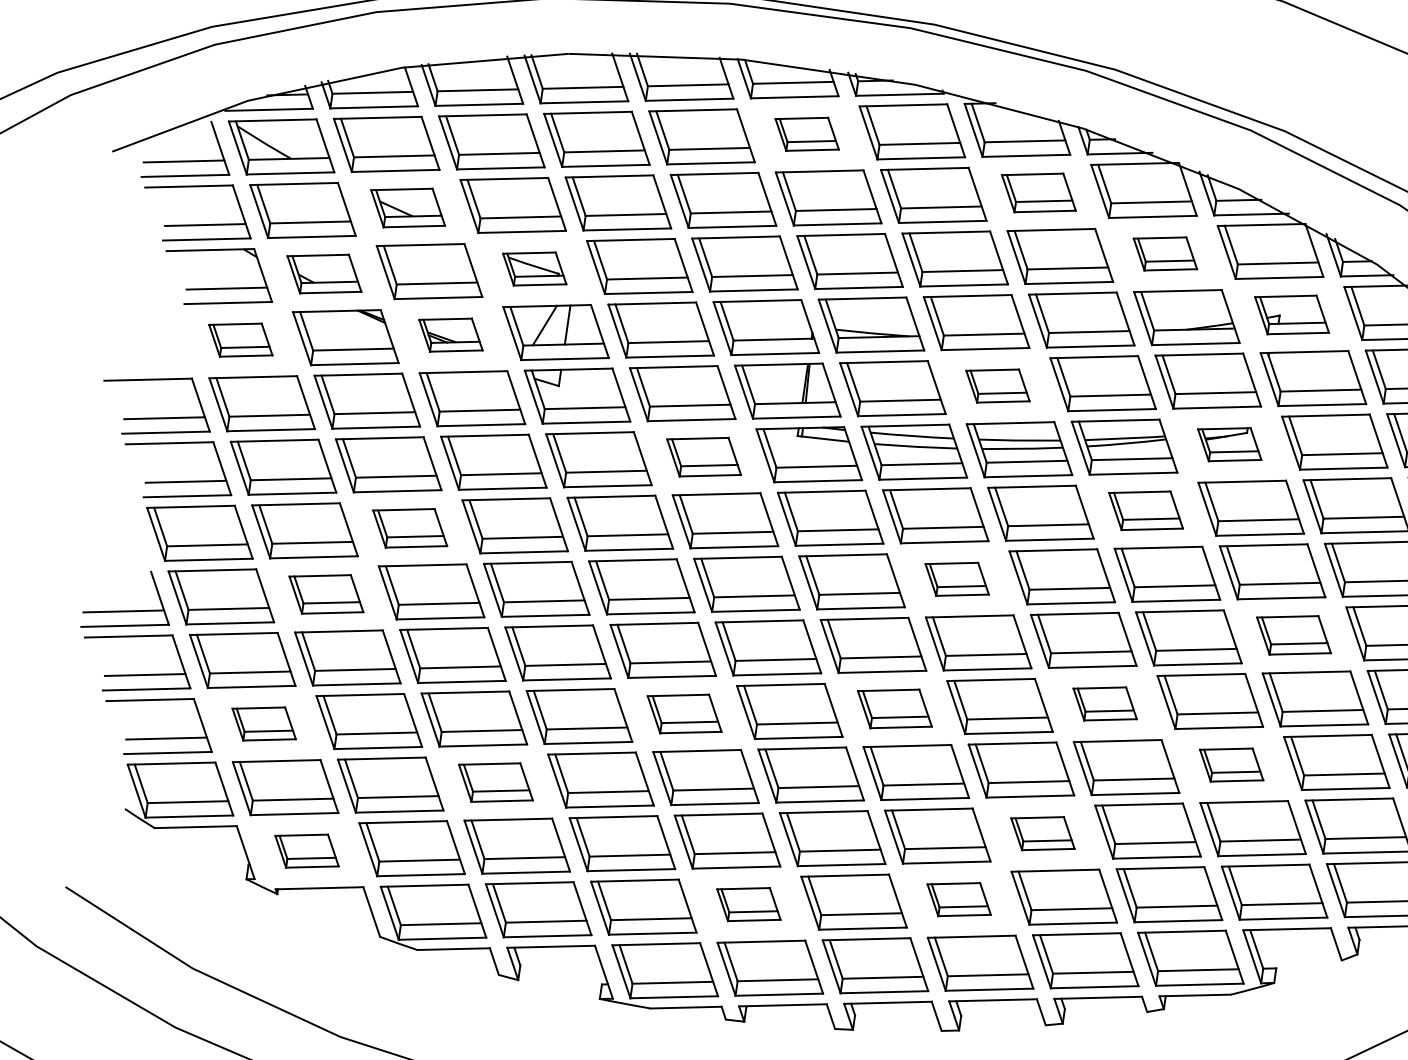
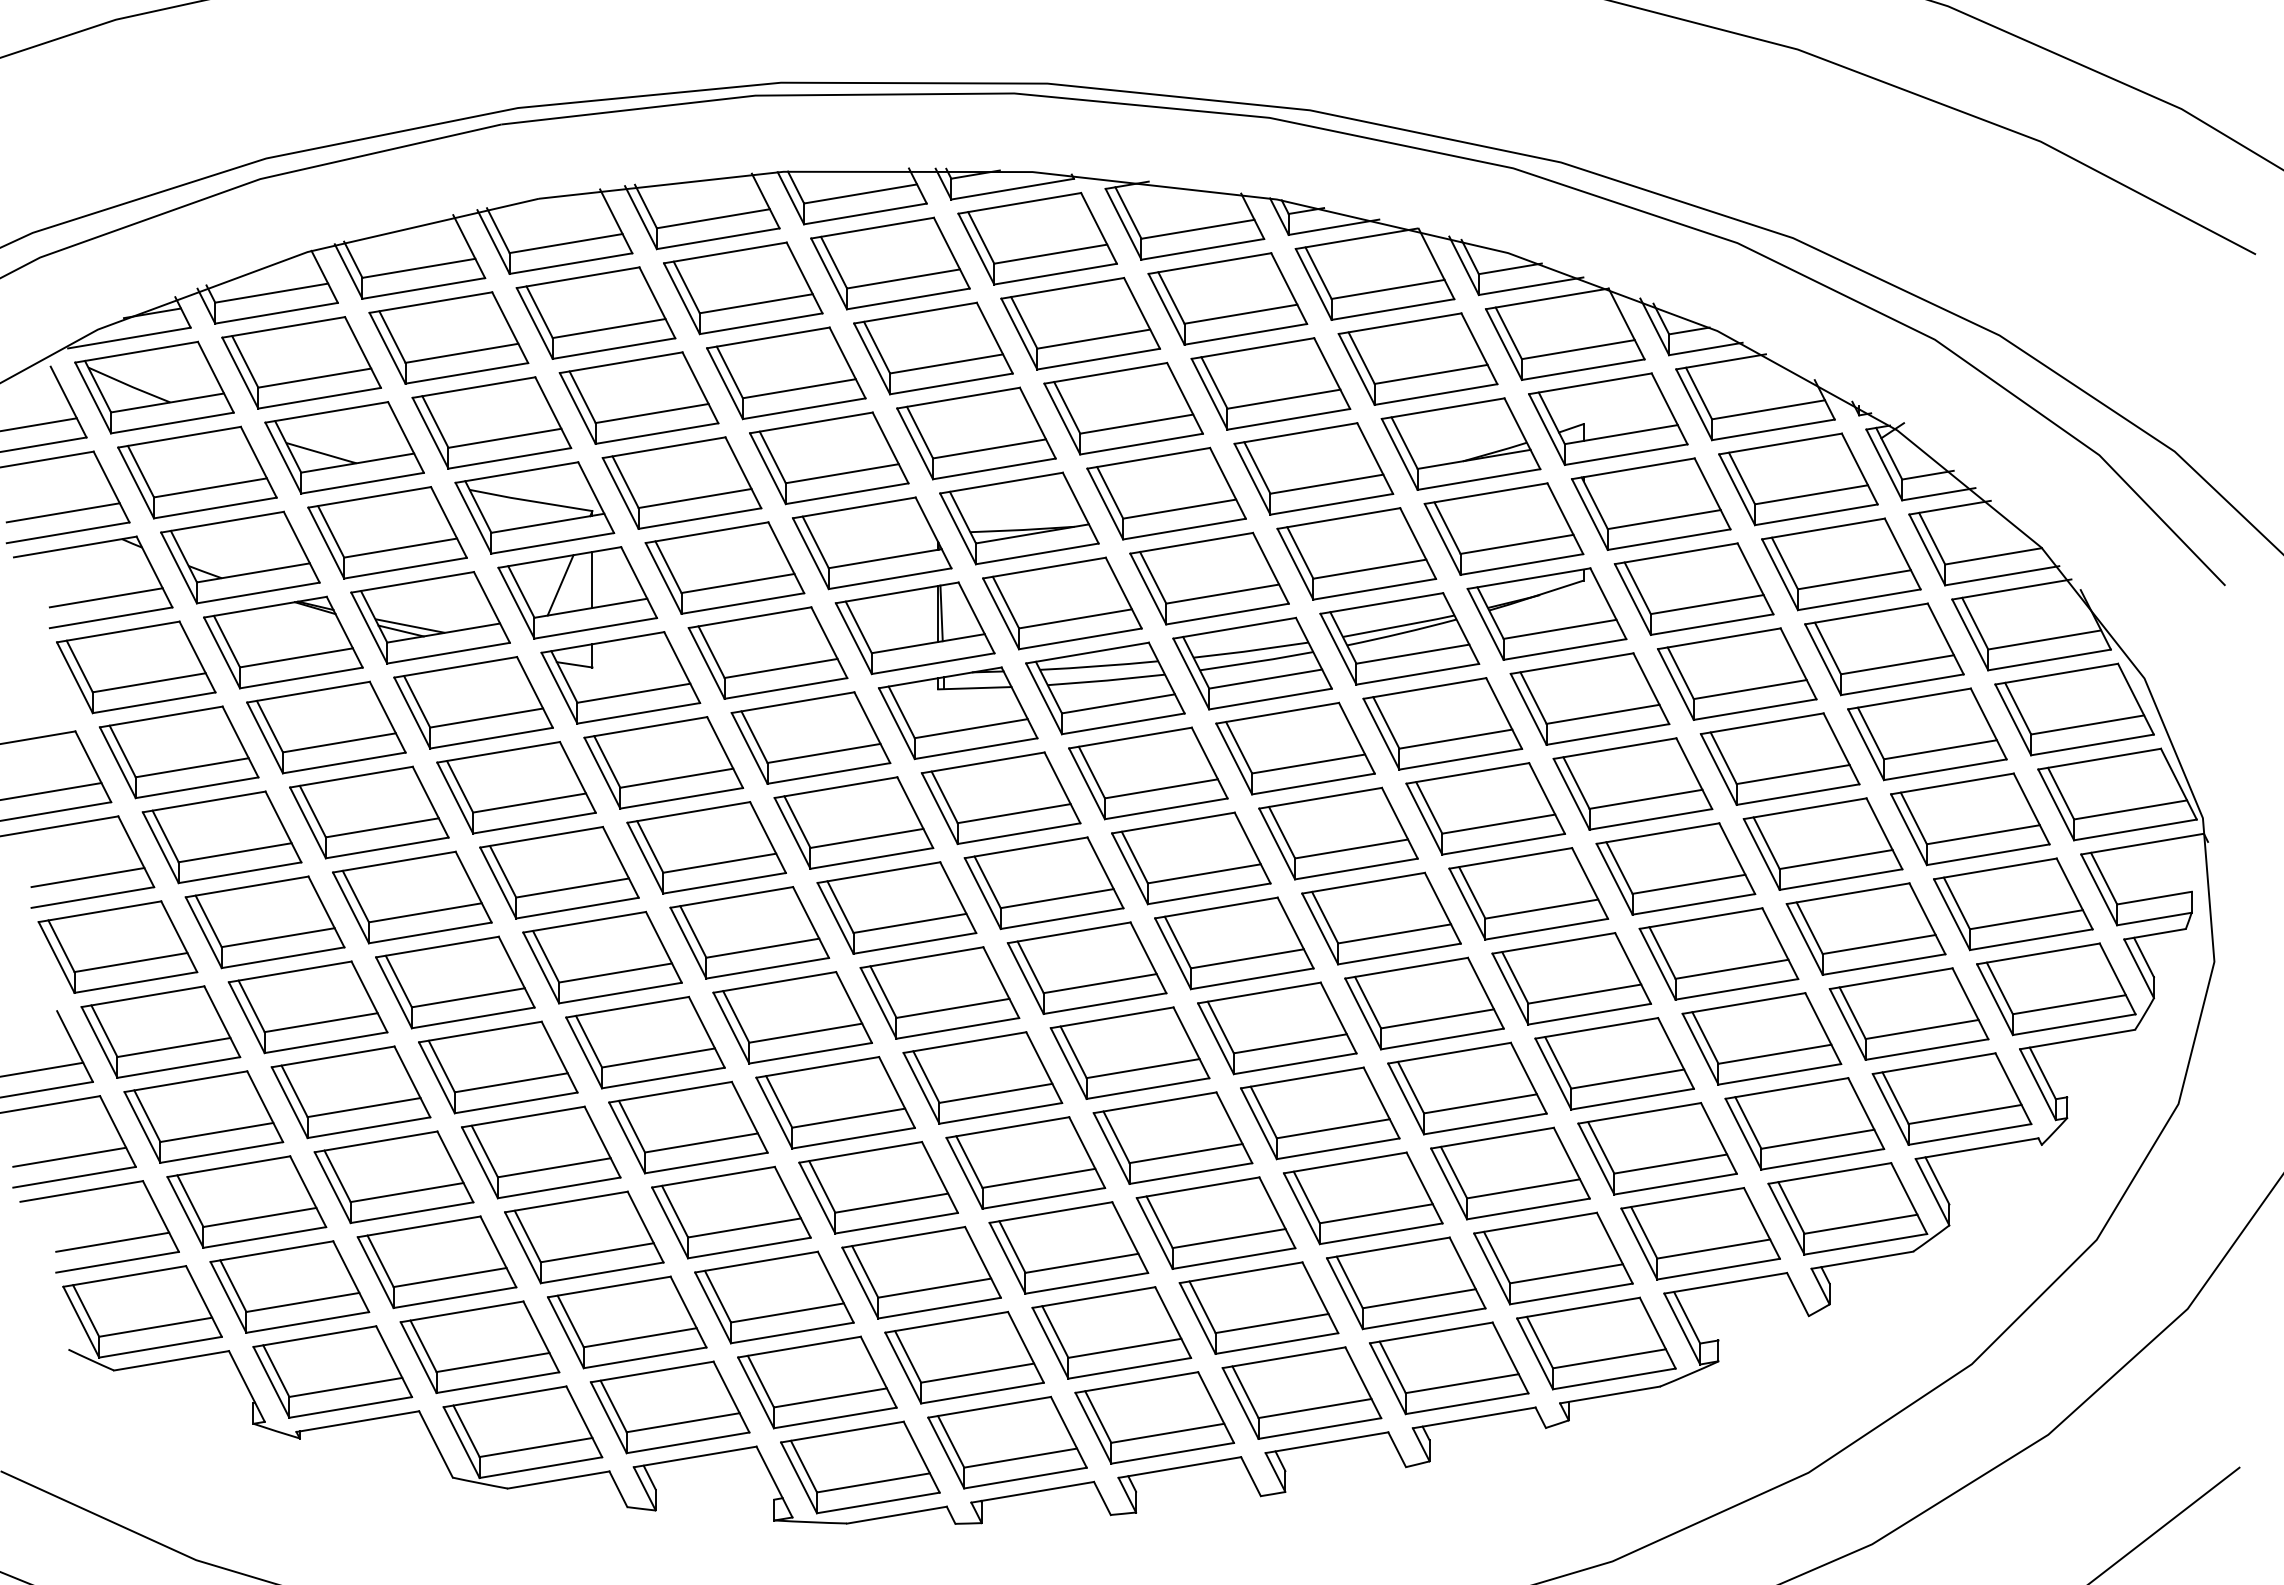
part: (807, 134) -> (890, 263), size x1.67
part: (1038, 192) -> (1227, 298), size x1.43
part: (408, 207) -> (344, 447), size x1.43
part: (1165, 253) -> (1417, 358), size x1.67
part: (534, 268) -> (534, 507), size x1.67
part: (324, 273) -> (240, 557), size x1.43
part: (1292, 314) -> (1608, 418), size x1.43
part: (450, 334) -> (430, 617), size x1.67
part: (240, 340) -> (136, 667), size x1.67
part: (998, 385) -> (1209, 578), size x1.67
part: (1229, 444) -> (1546, 613), size x1.67
part: (703, 456) -> (810, 737), size x1.43
part: (1145, 510) -> (1442, 723), size x1.43
part: (410, 528) -> (412, 897), size x1.43
part: (957, 579) -> (1191, 858), size x1.67
part: (326, 594) -> (307, 1007), size x1.43
part: (1293, 634) -> (1675, 868), size x1.43
part: (1105, 703) -> (1424, 1003), size x1.67
part: (894, 708) -> (1129, 1052), size x1.43
part: (684, 713) -> (835, 1102), size x1.43
part: (264, 723) -> (246, 1201), size x1.67
part: (1231, 764) -> (1614, 1063), size x1.67
part: (496, 782) -> (584, 1237), size x1.43
part: (1043, 833) -> (1363, 1198), size x1.67
part: (306, 850) -> (332, 1371), size x1.67
part: (958, 899) -> (1258, 1307), size x1.67
part: (748, 904) -> (964, 1357), size x1.67

